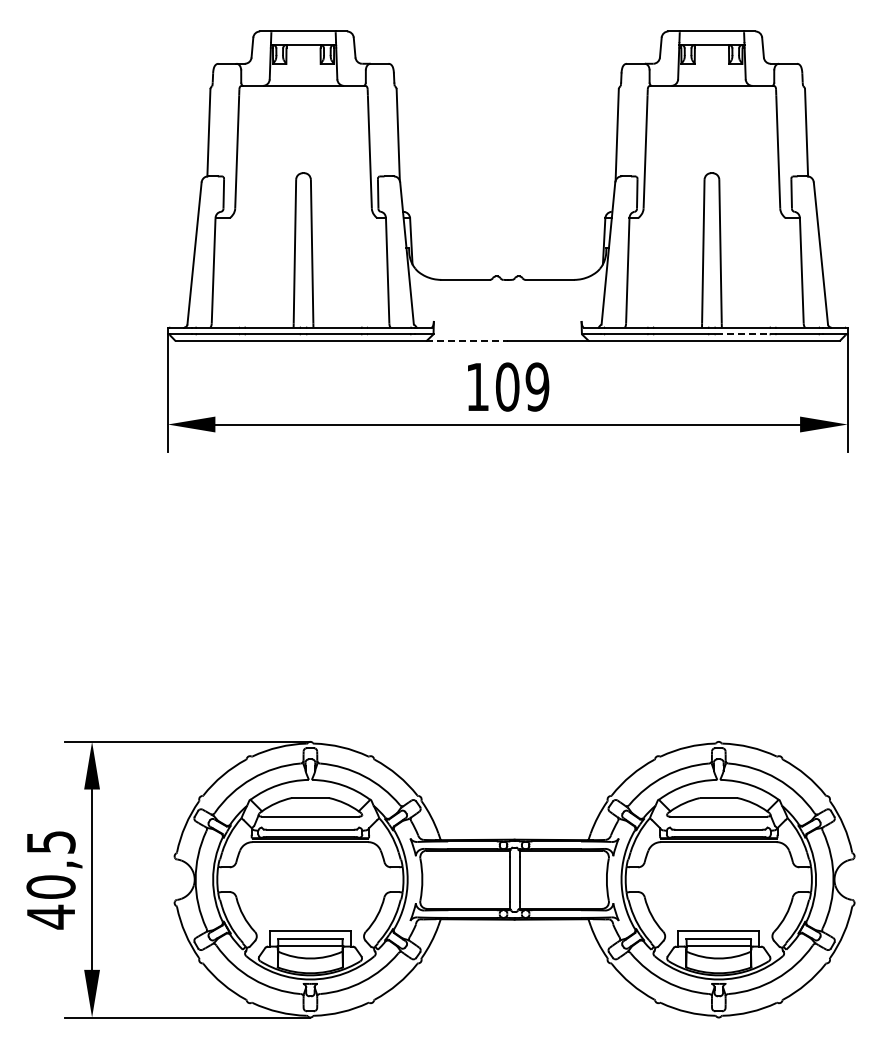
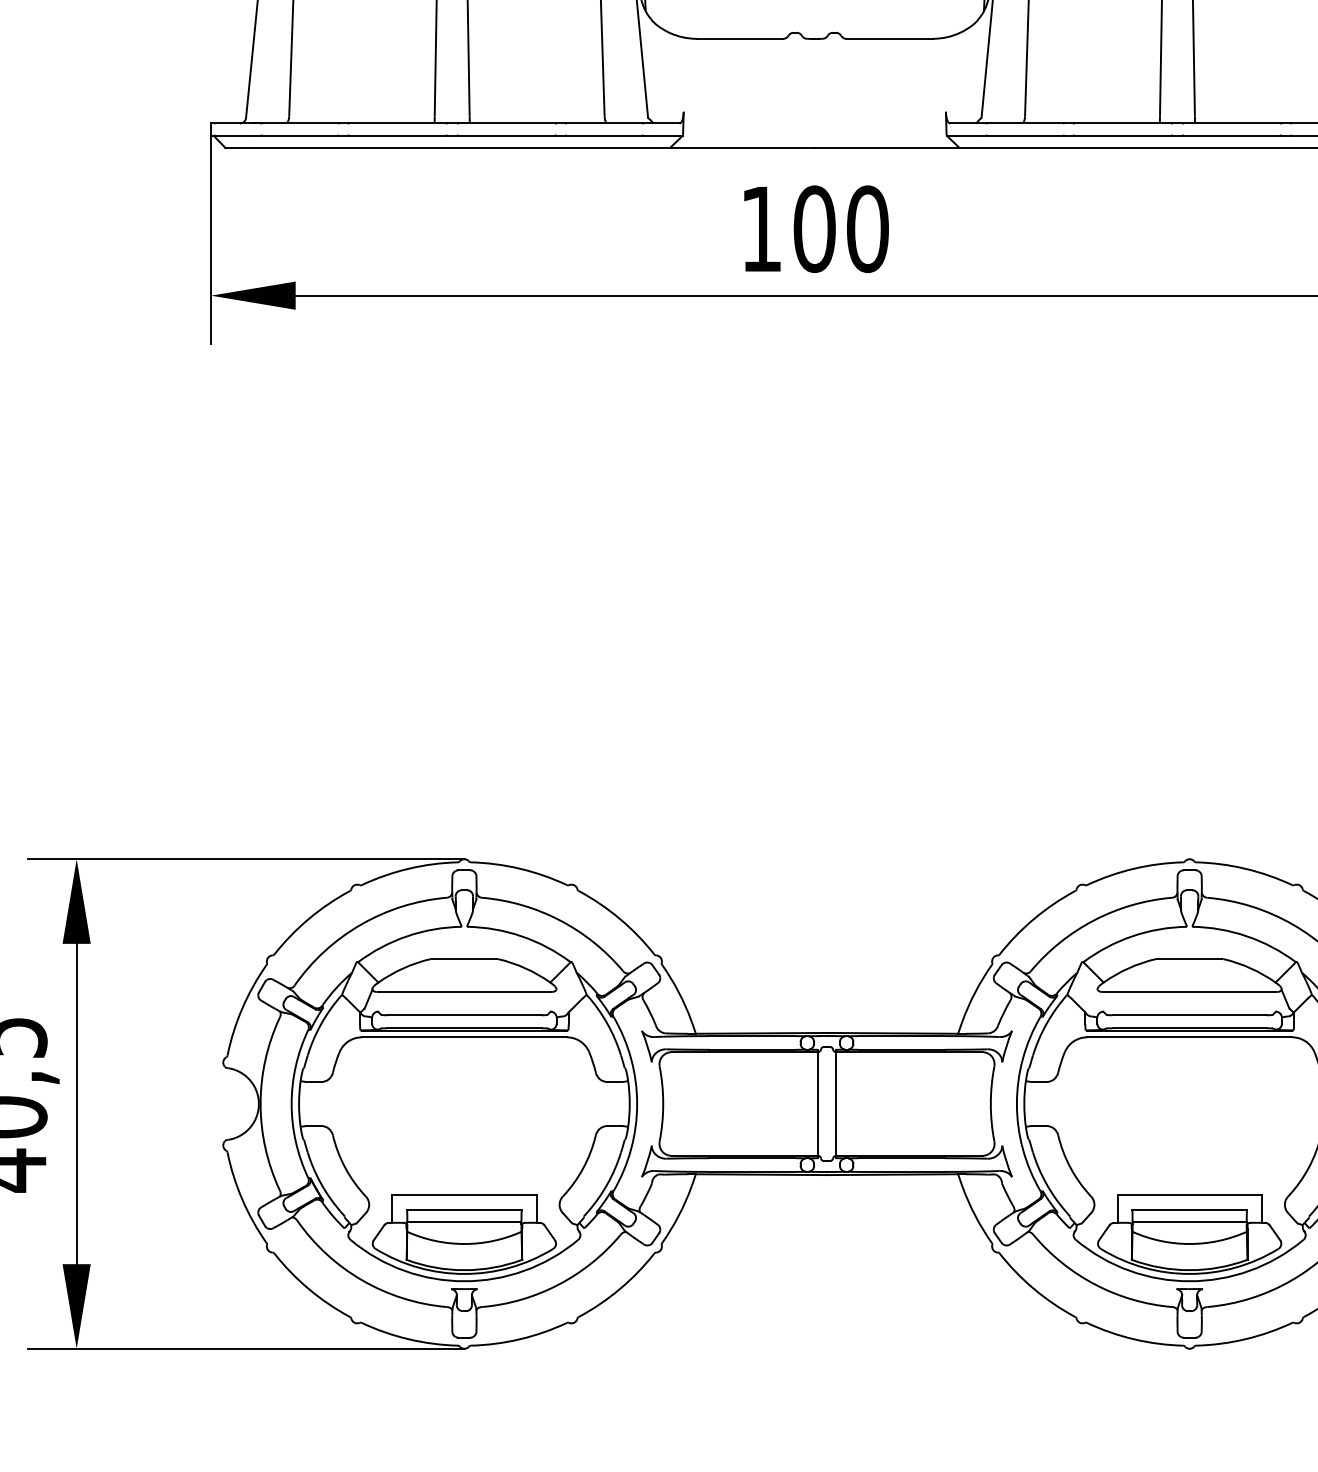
line: (742, 334) -> (1231, 135), dashed -> solid
line: (467, 341) -> (743, 148), dashed -> solid
text: (537, 386) -> (867, 228), 109 -> 100

